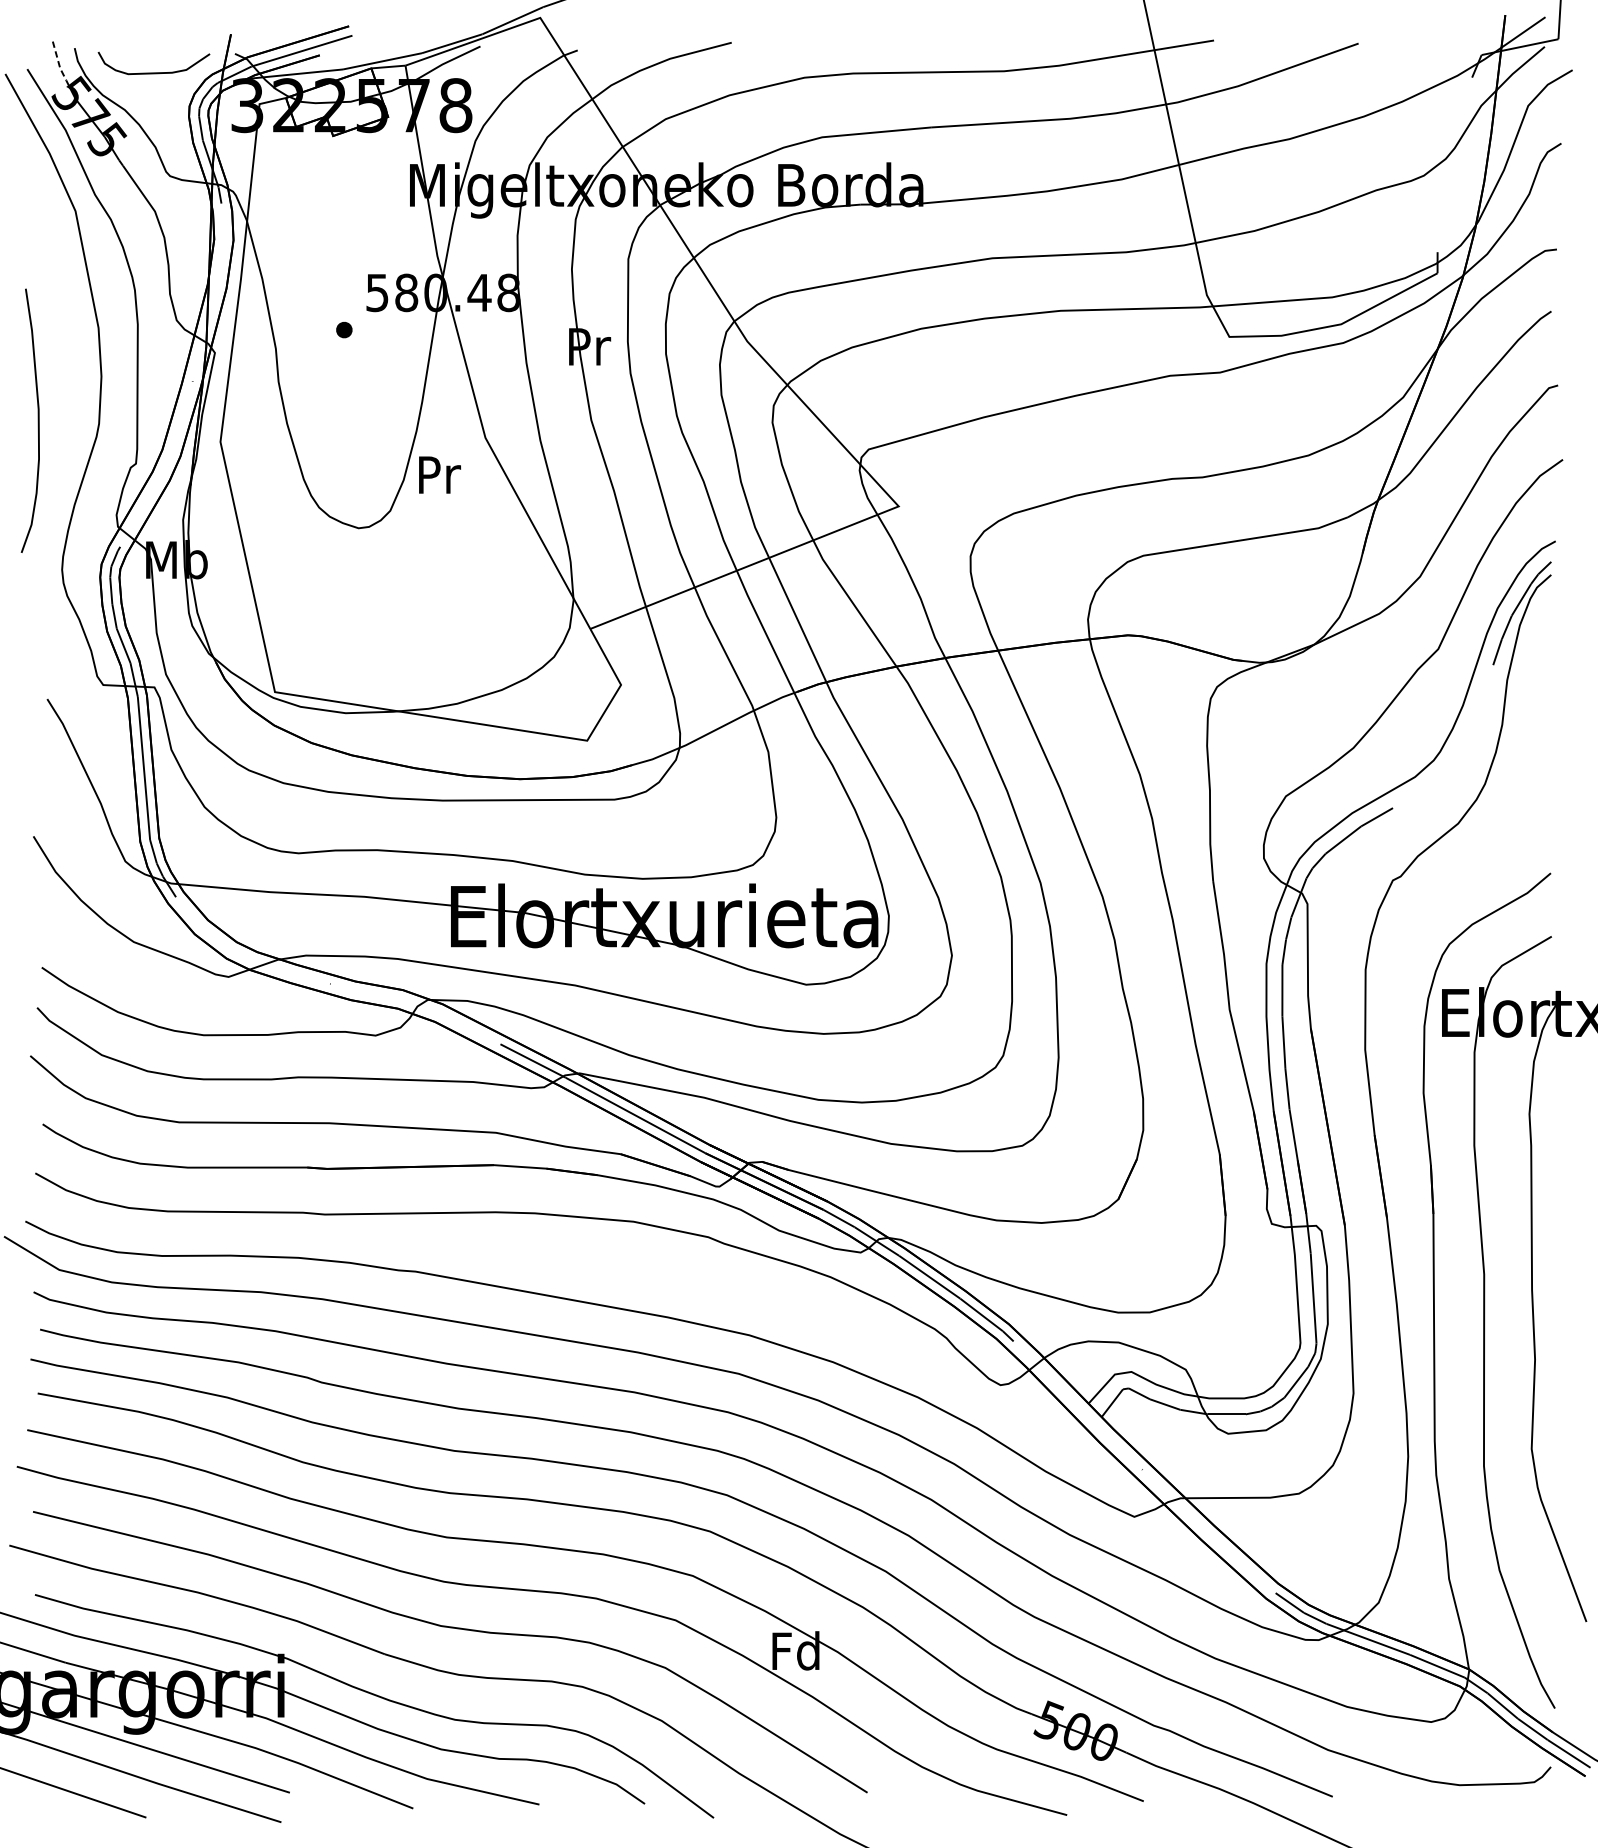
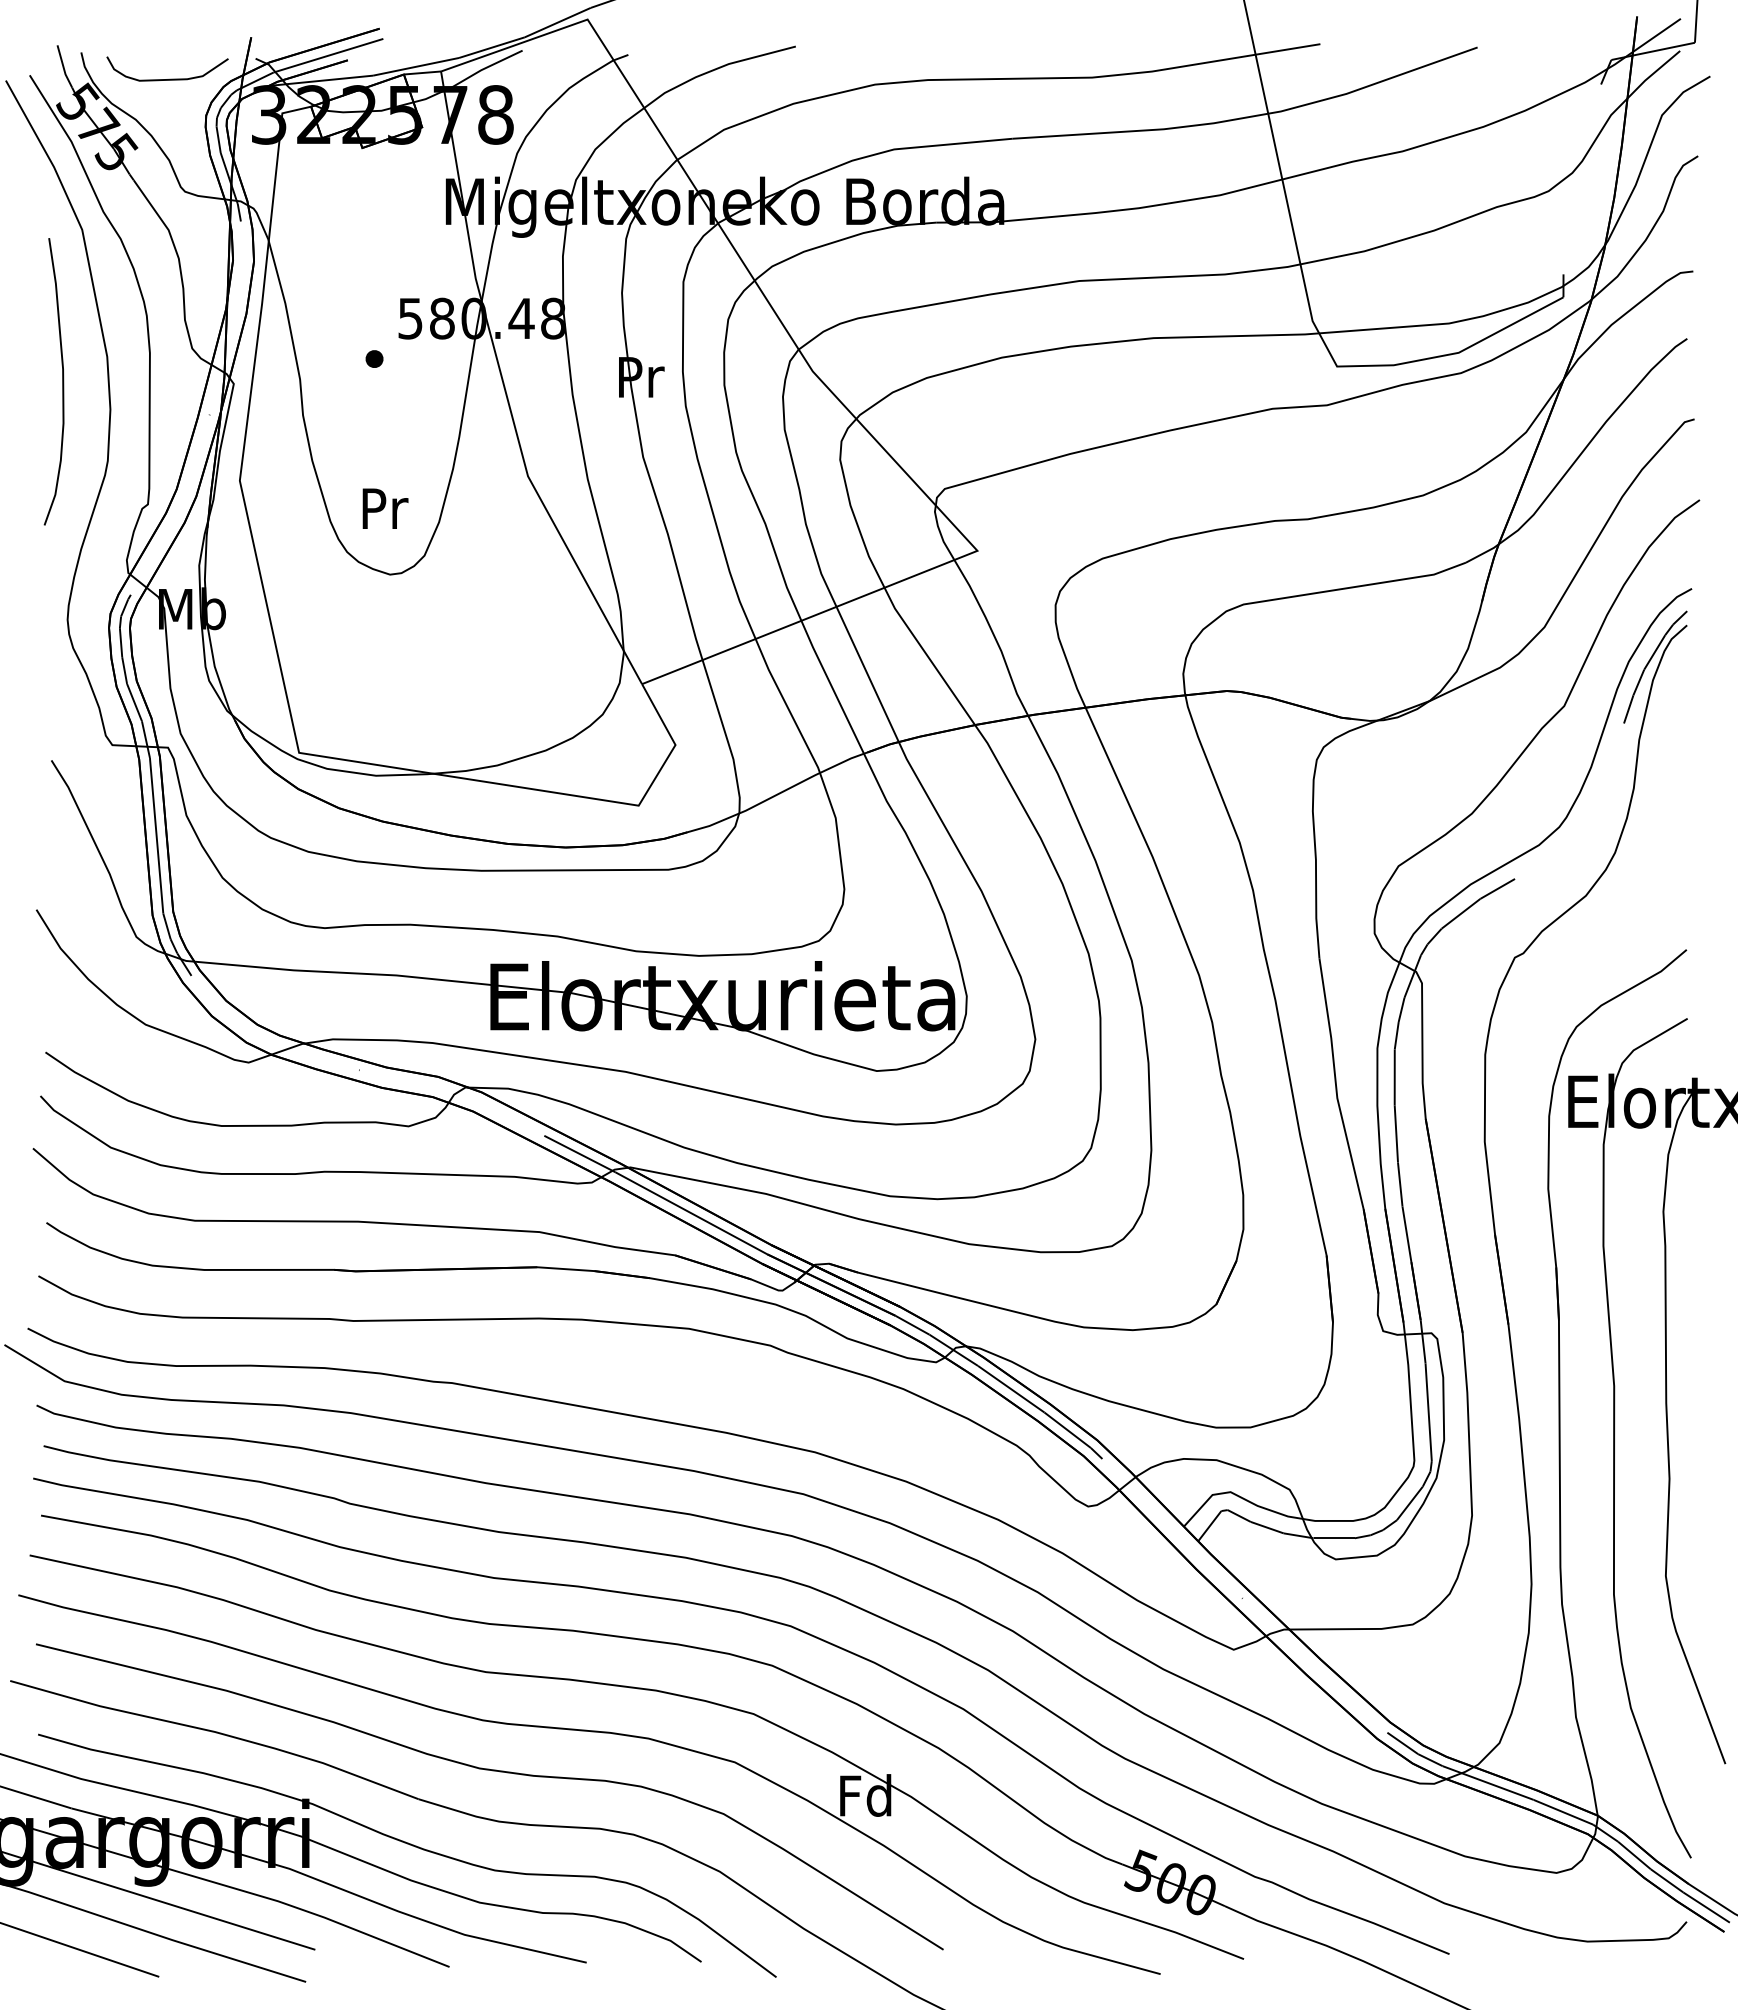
line: (58, 61) -> (63, 67), dashed -> solid
curve: (38, 420) -> (62, 381), moved
text: (439, 474) -> (385, 508), moved

